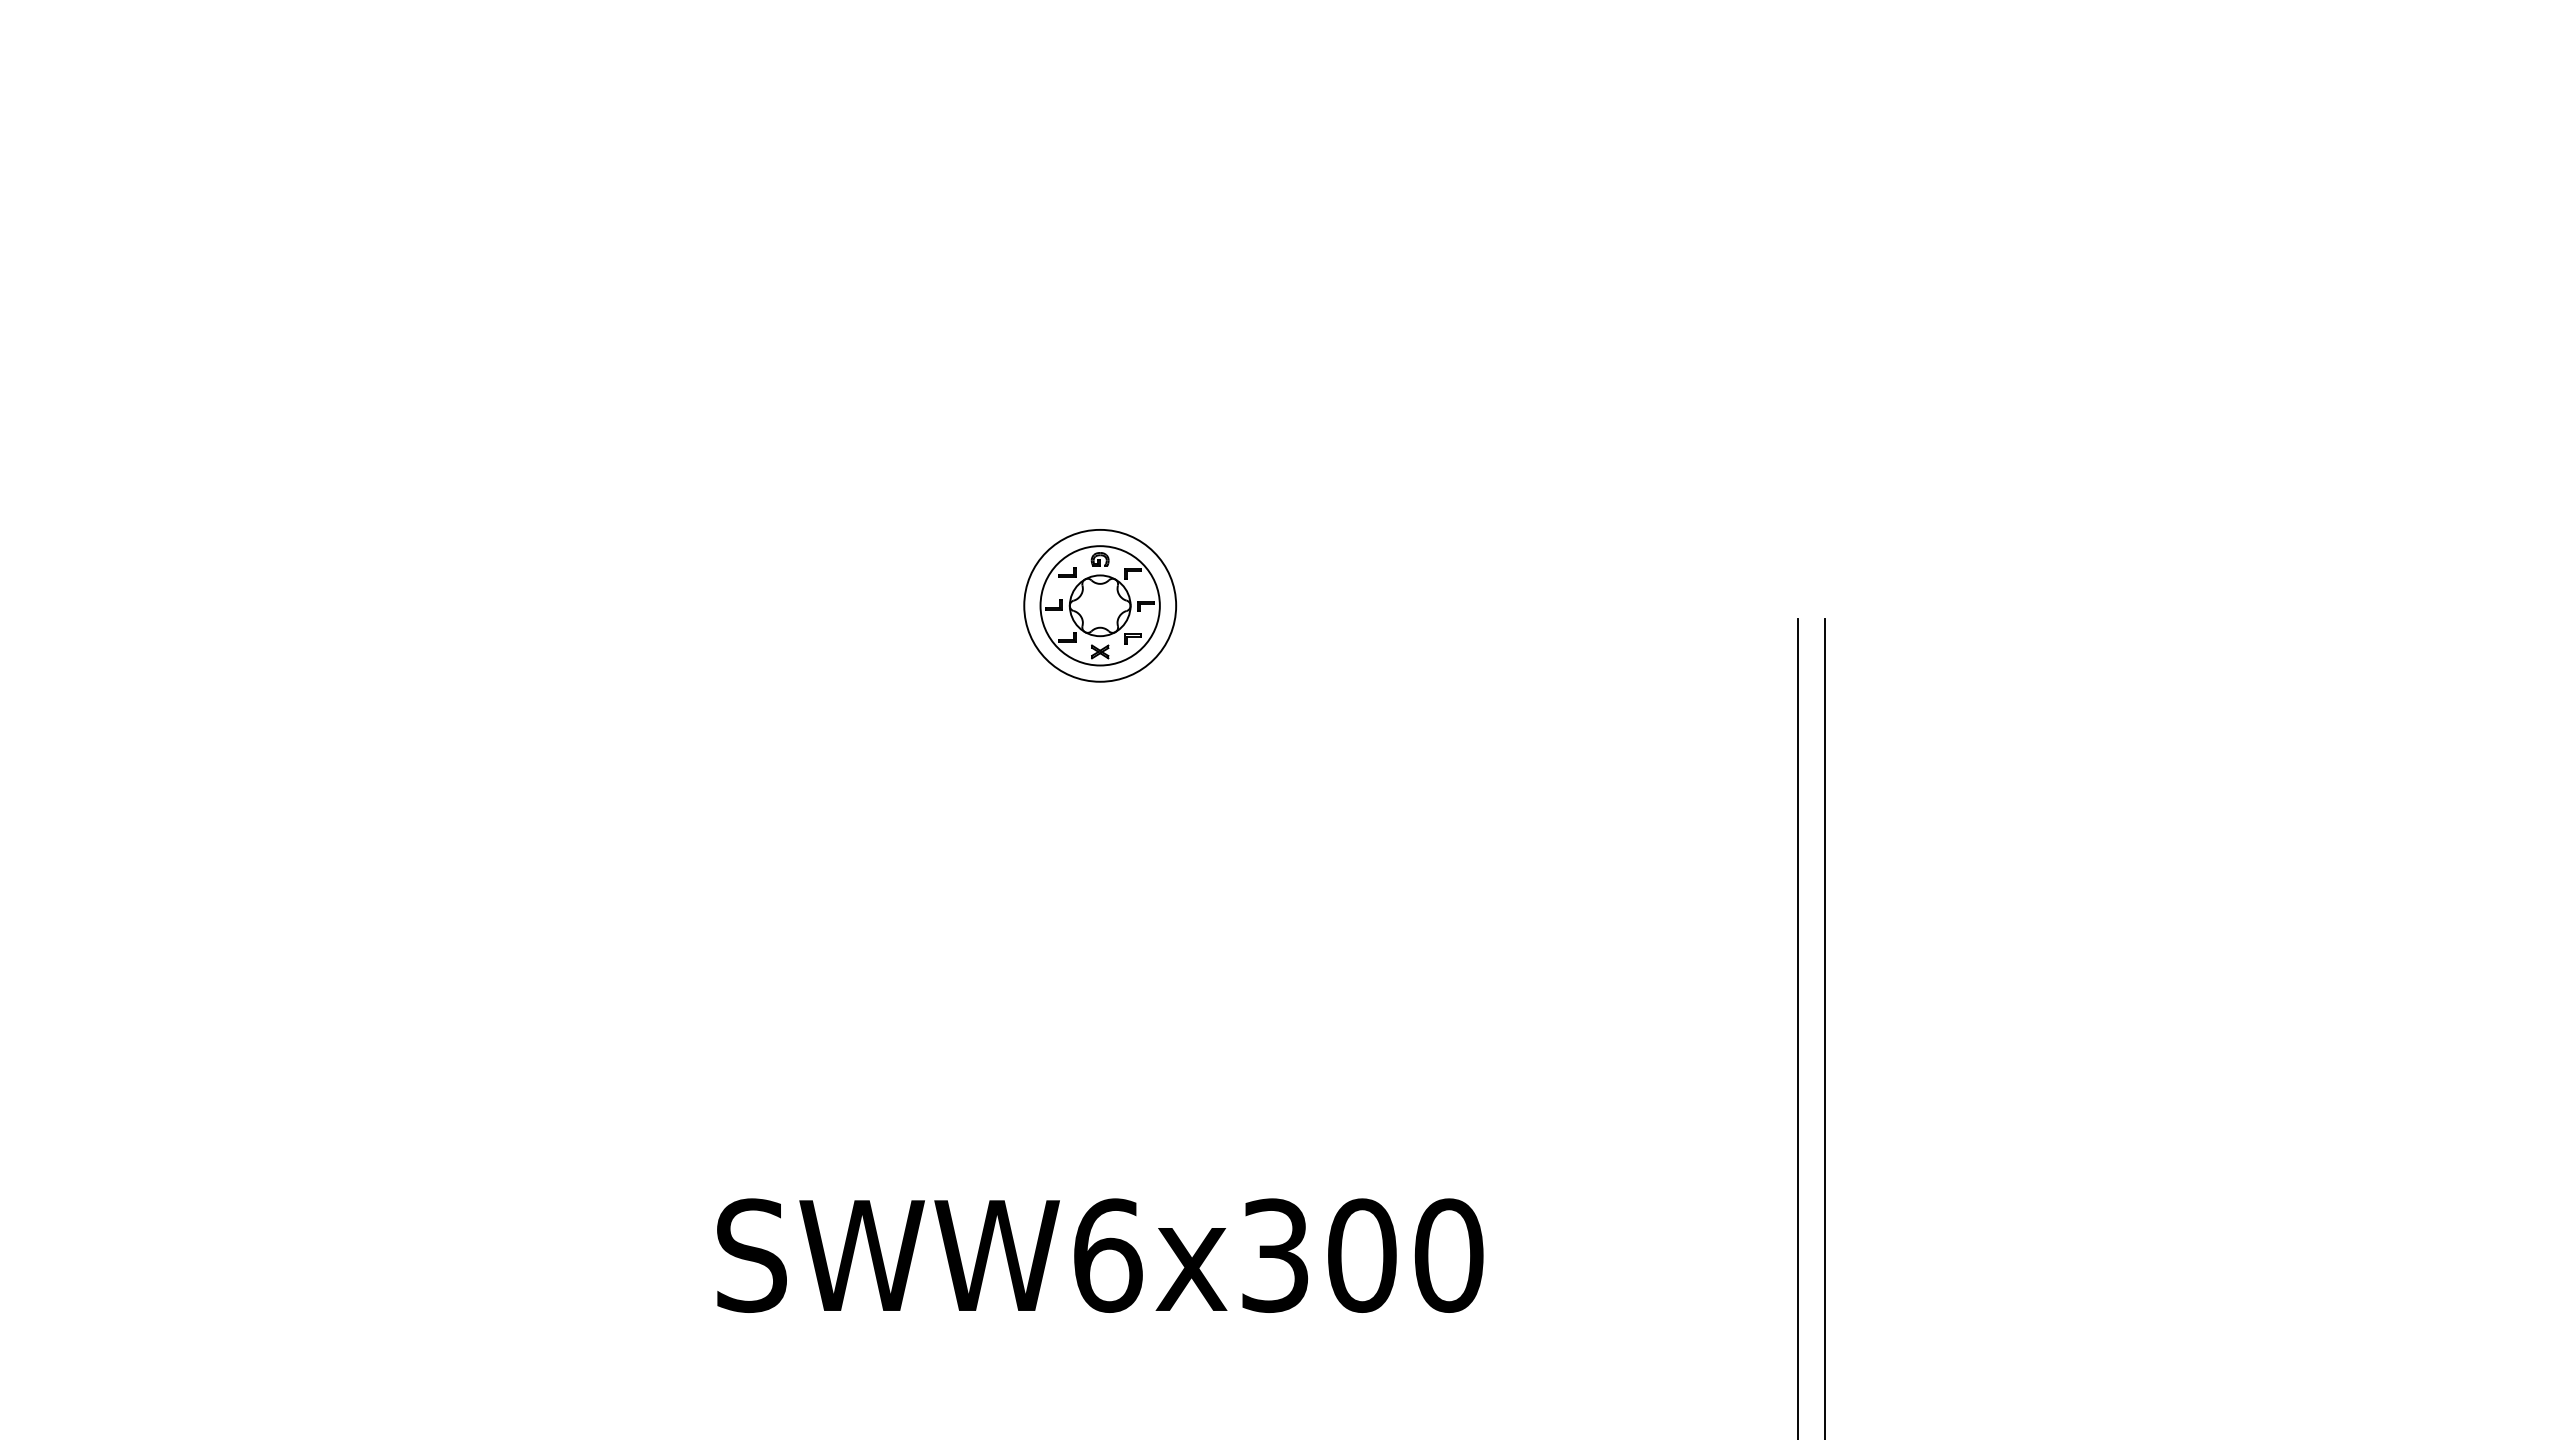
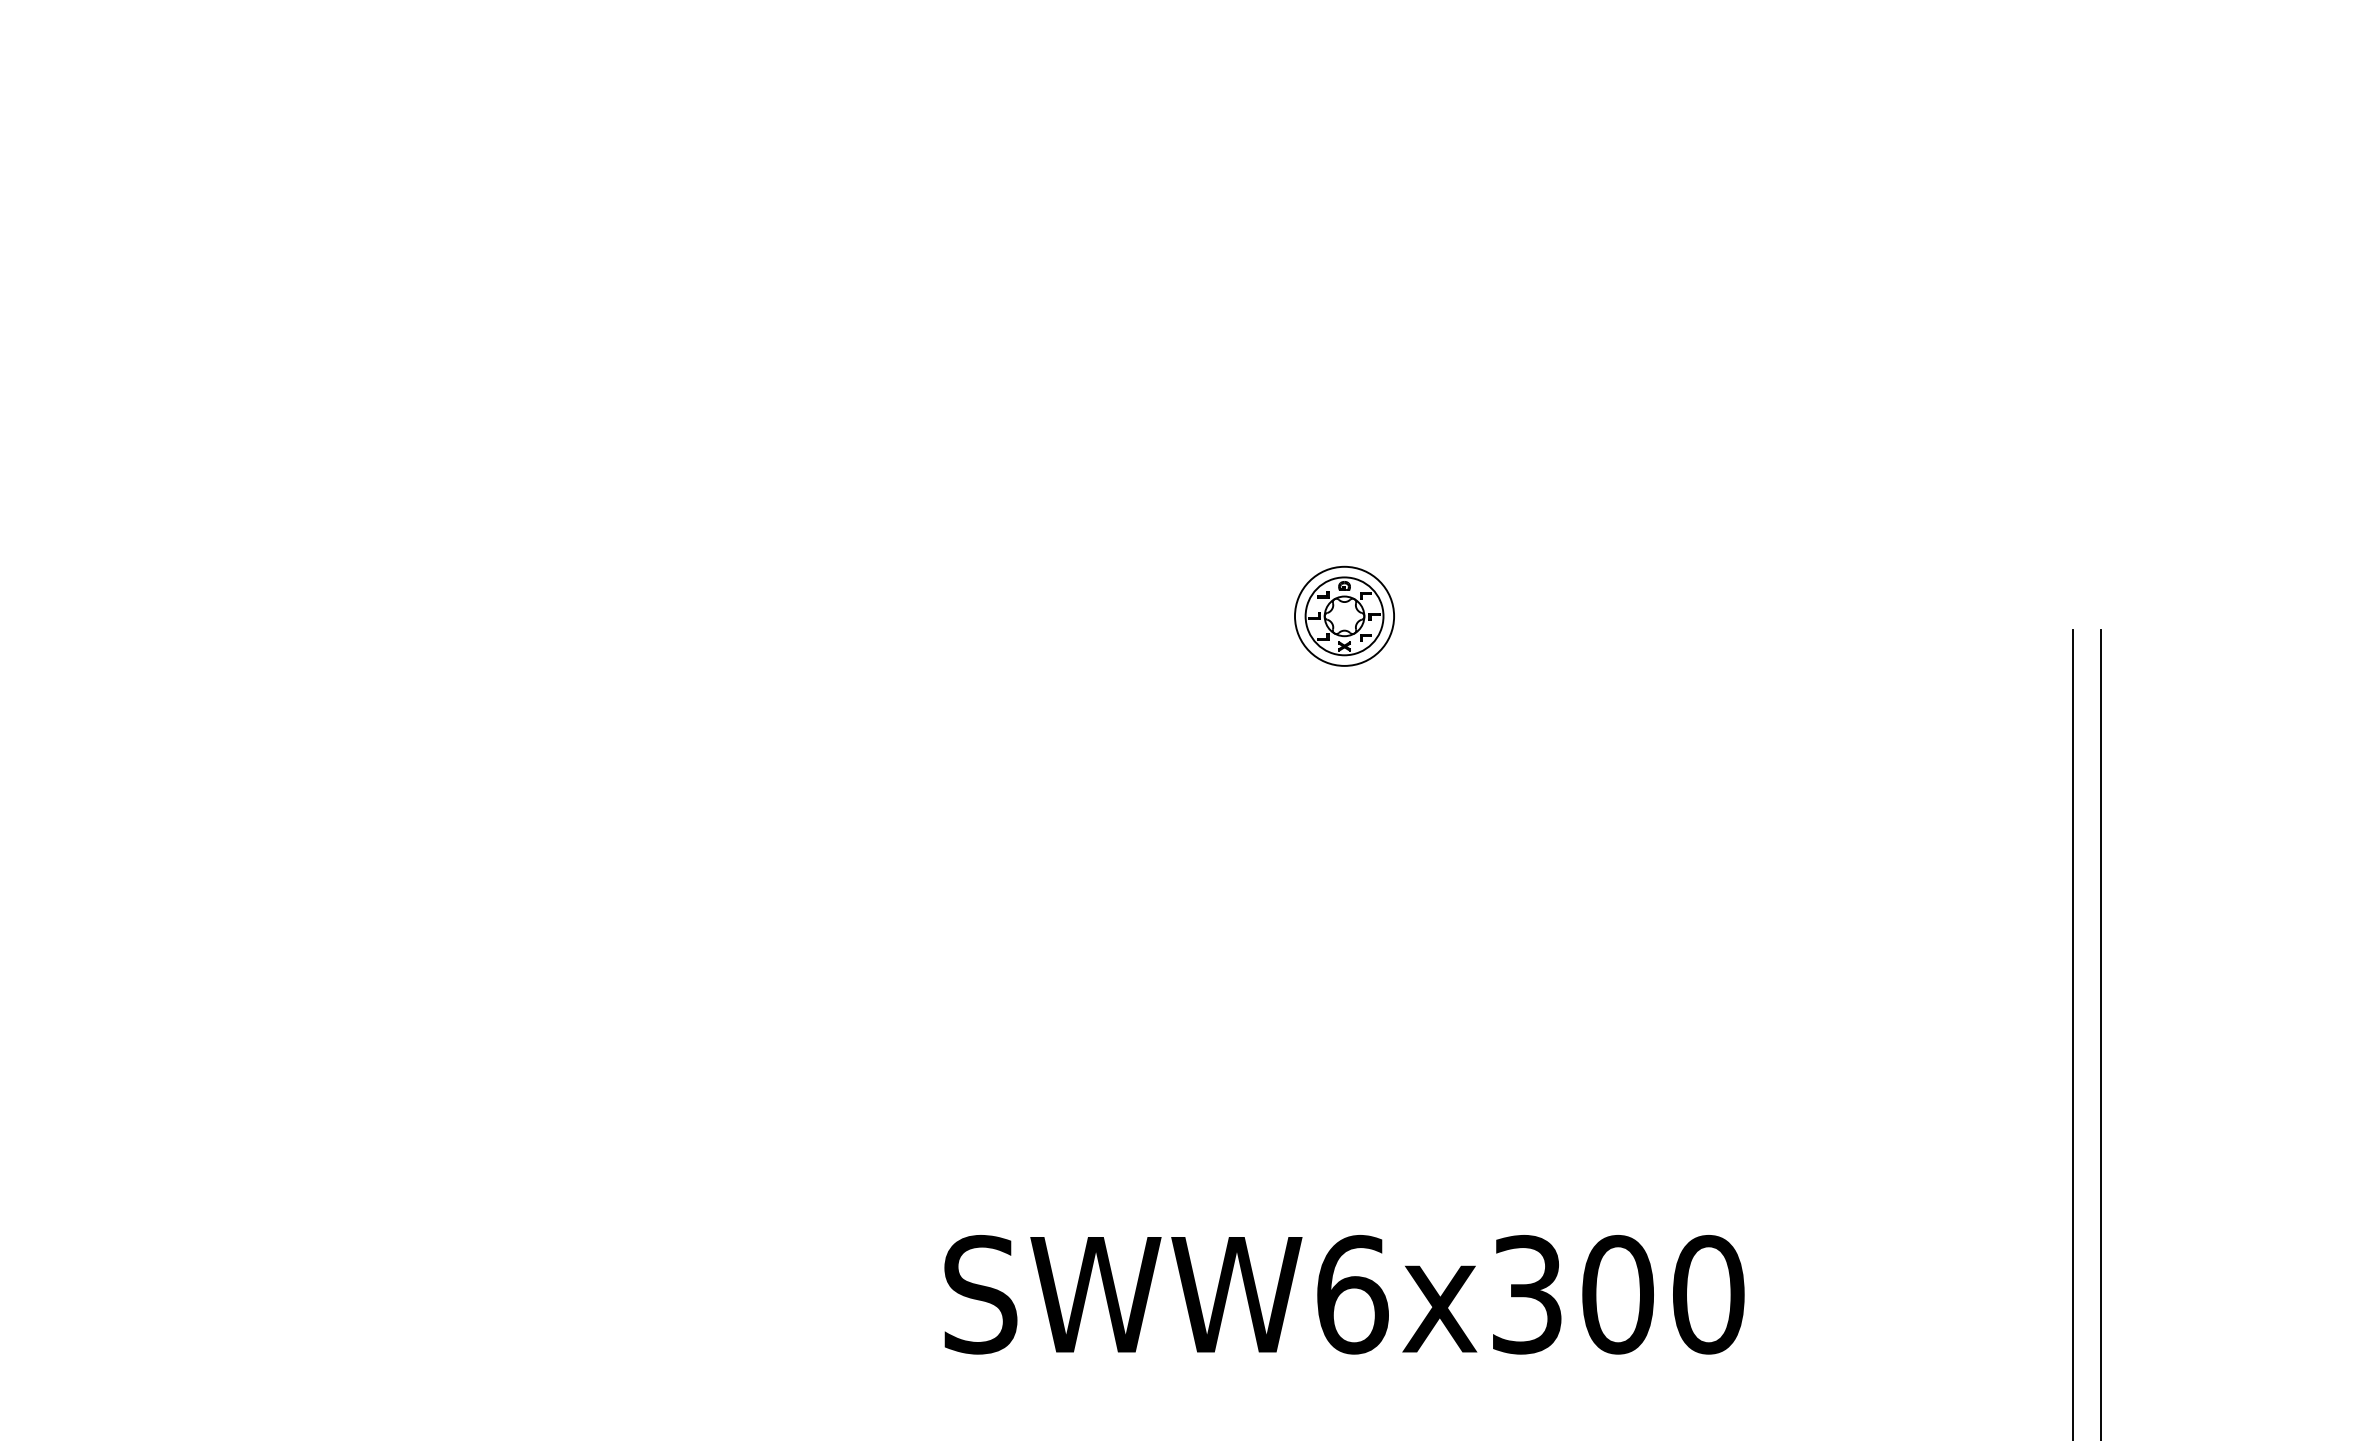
part: (1100, 605) -> (1344, 615), size x0.62

